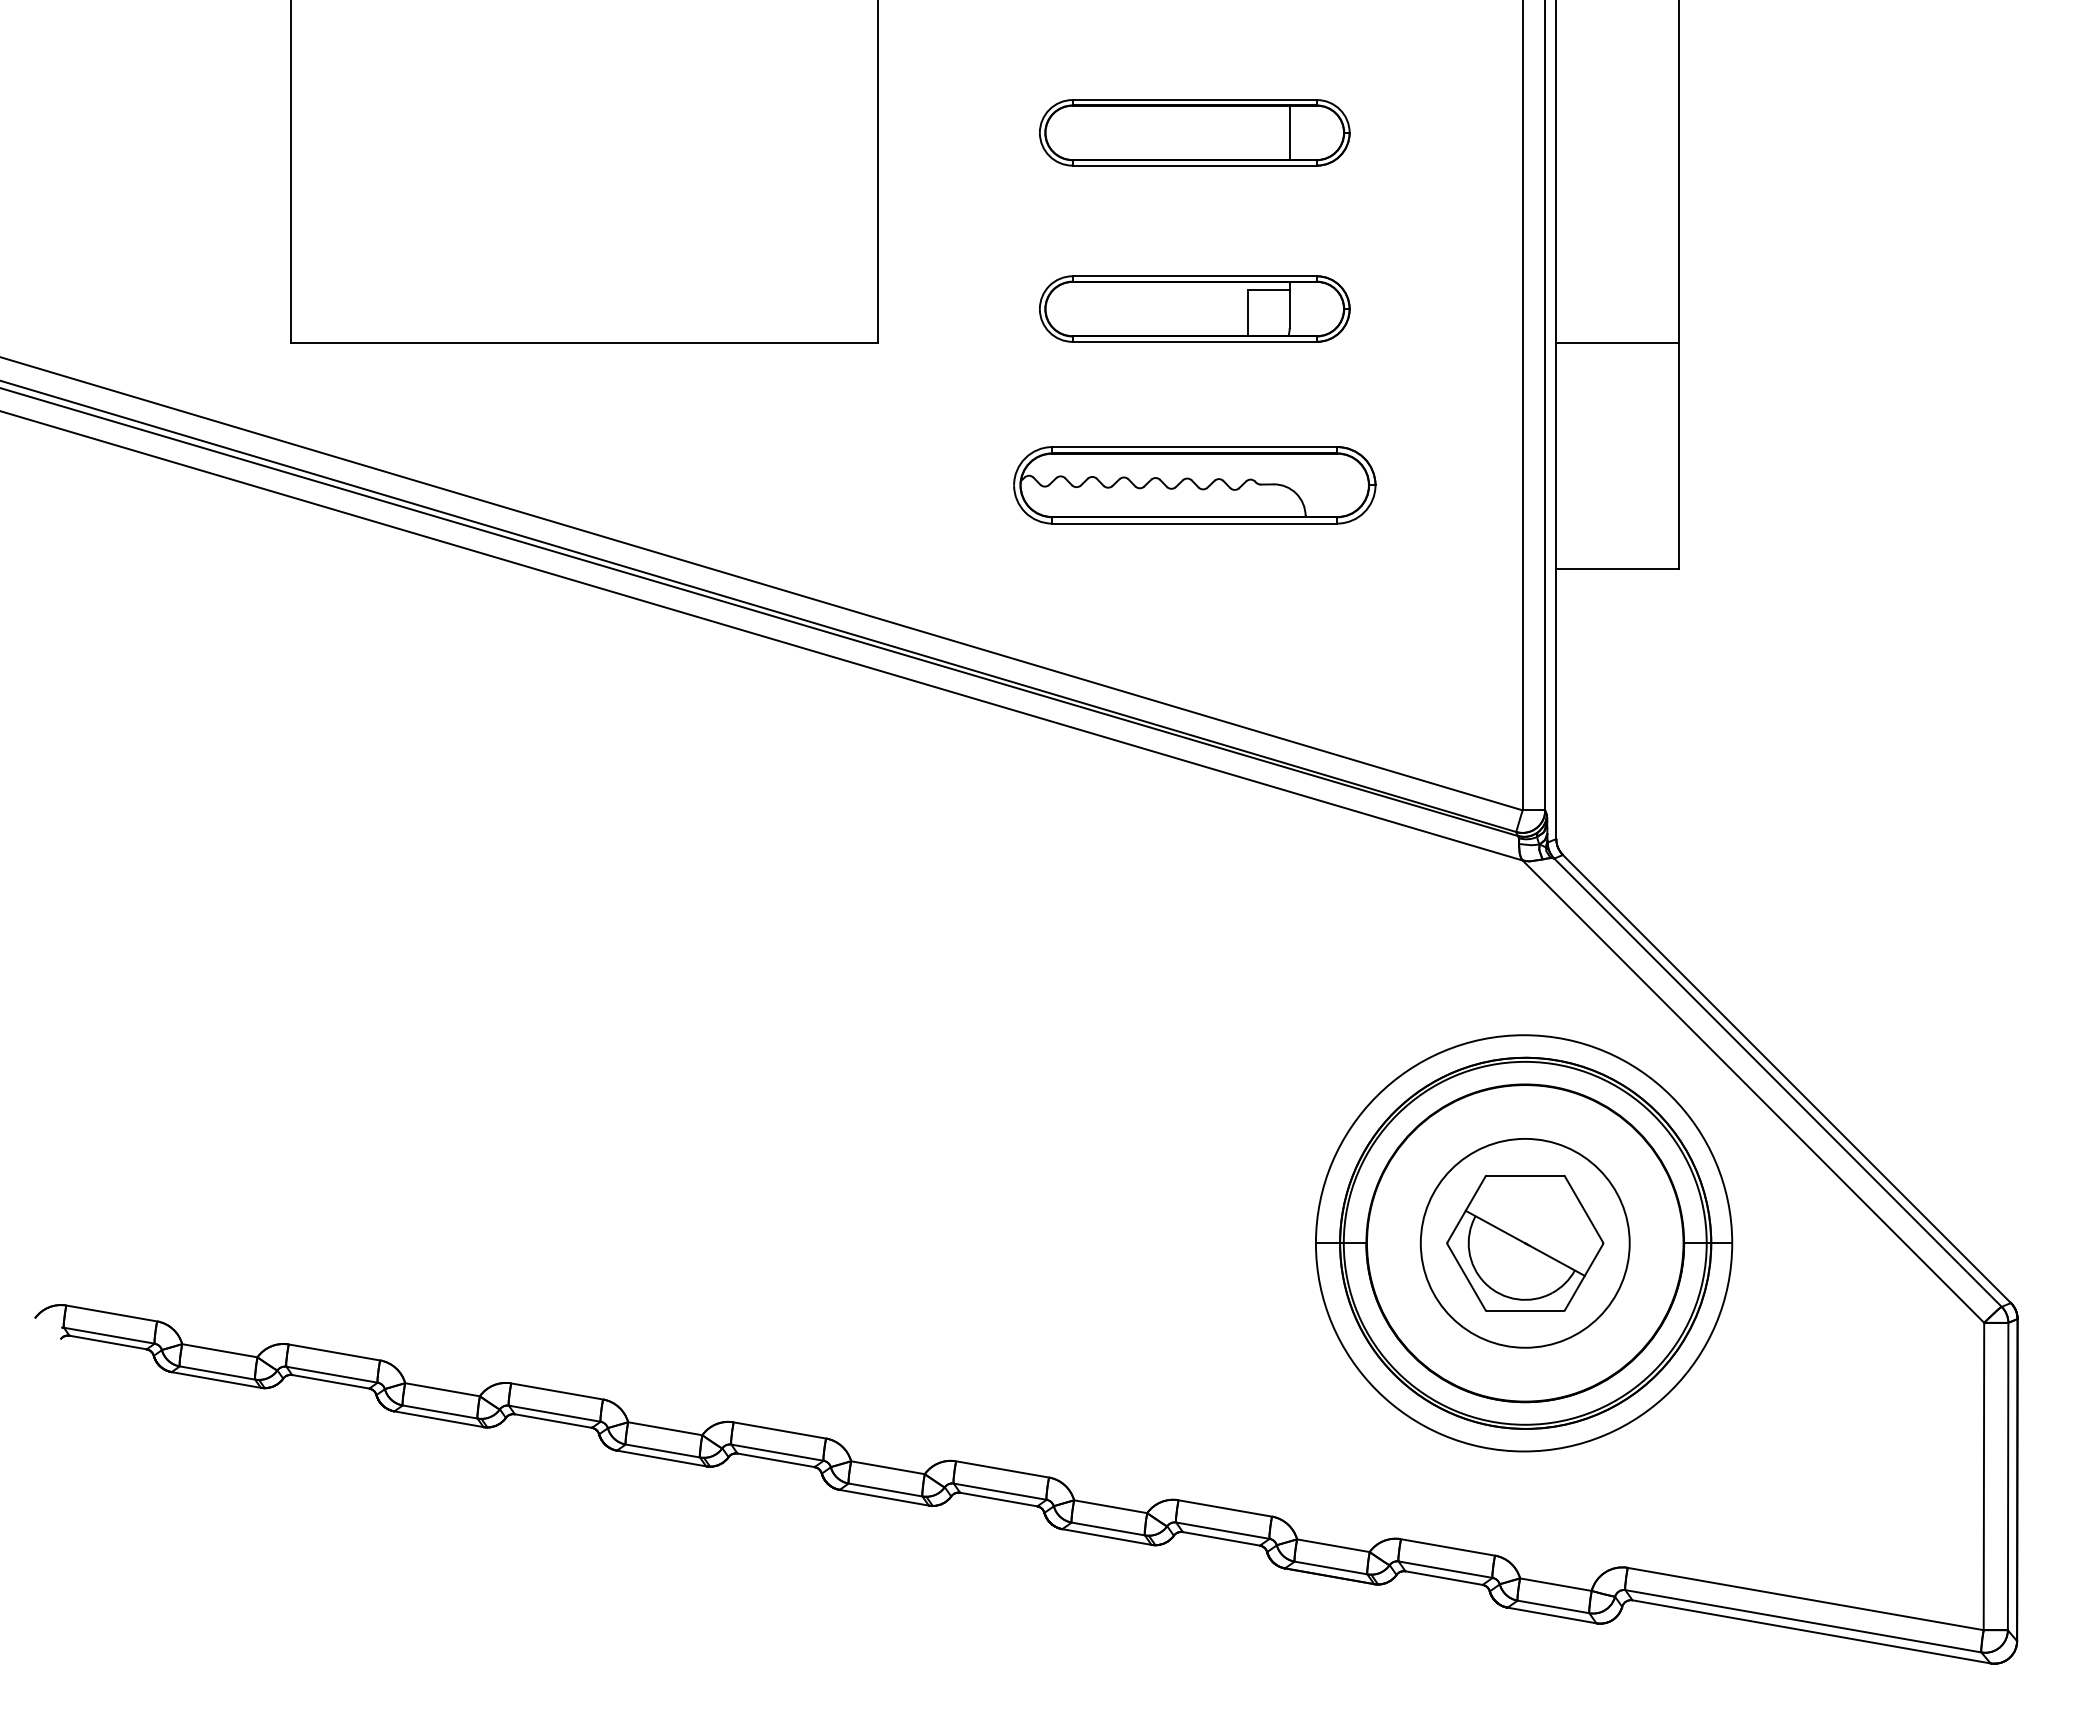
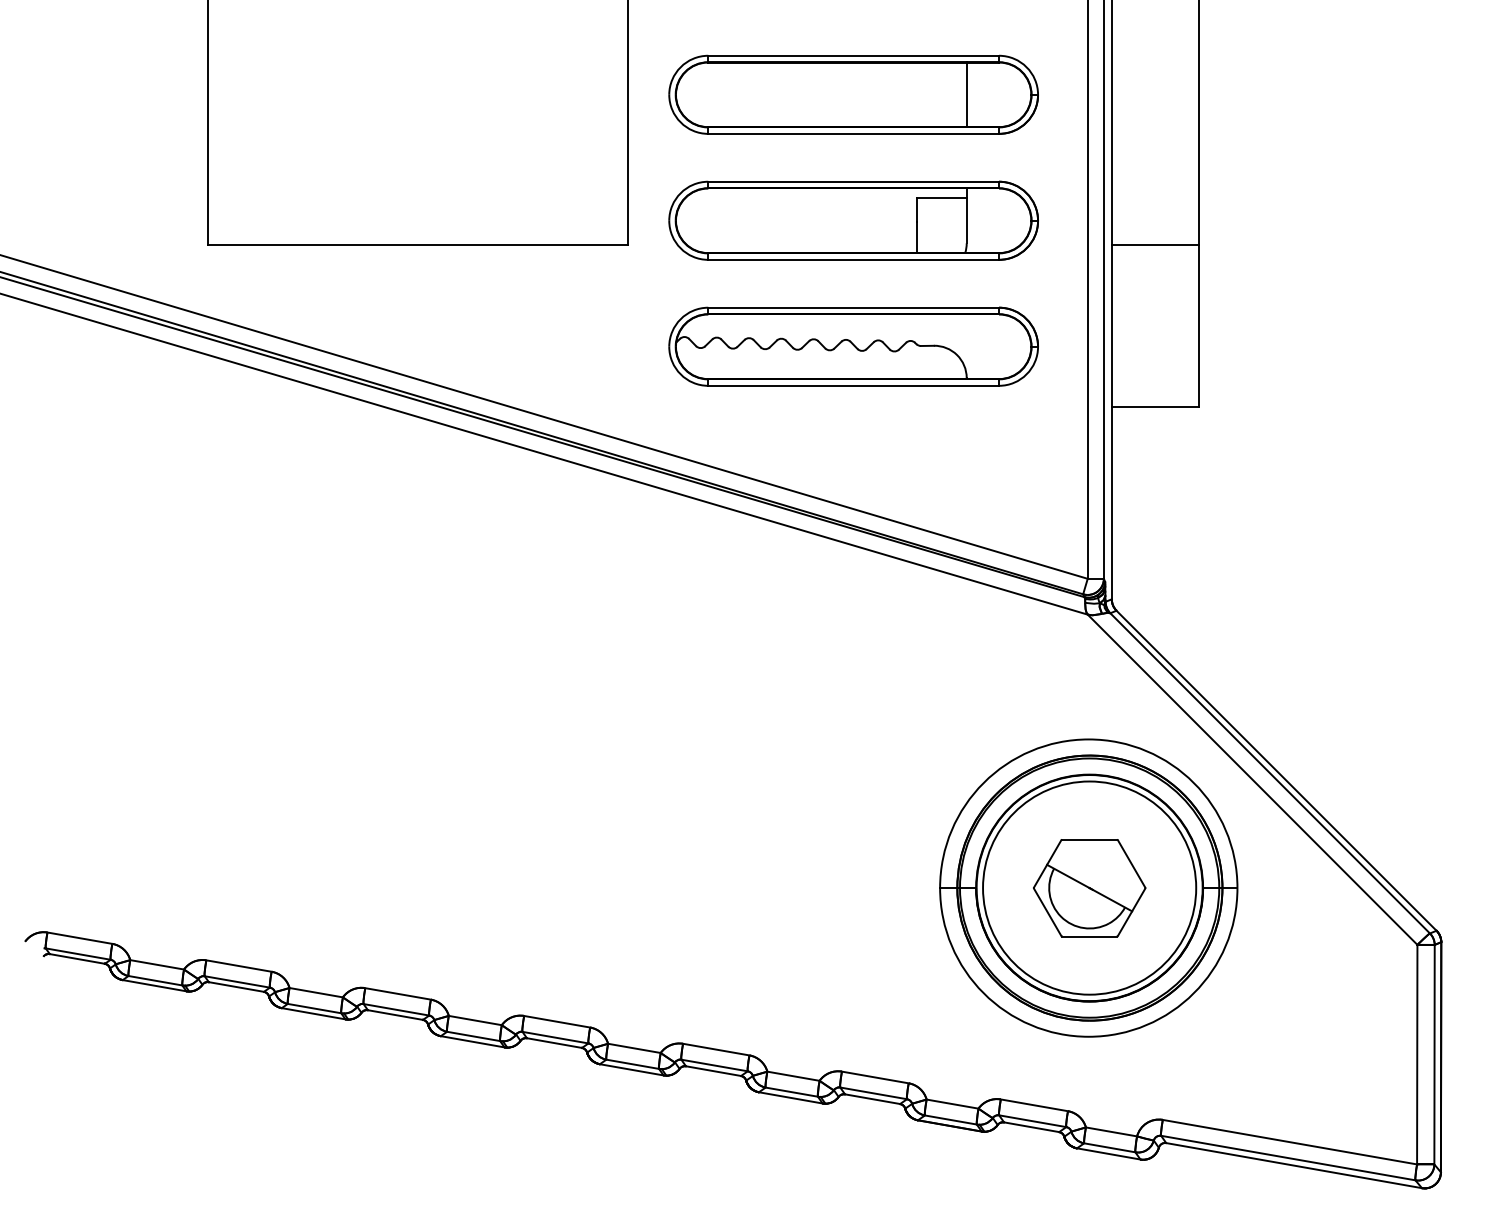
part: (1194, 132) -> (853, 94), size x1.67
part: (1194, 308) -> (853, 220), size x1.67
part: (1194, 484) -> (853, 346), size x1.43
circle: (1525, 1243) -> (1089, 888), size x1.43

